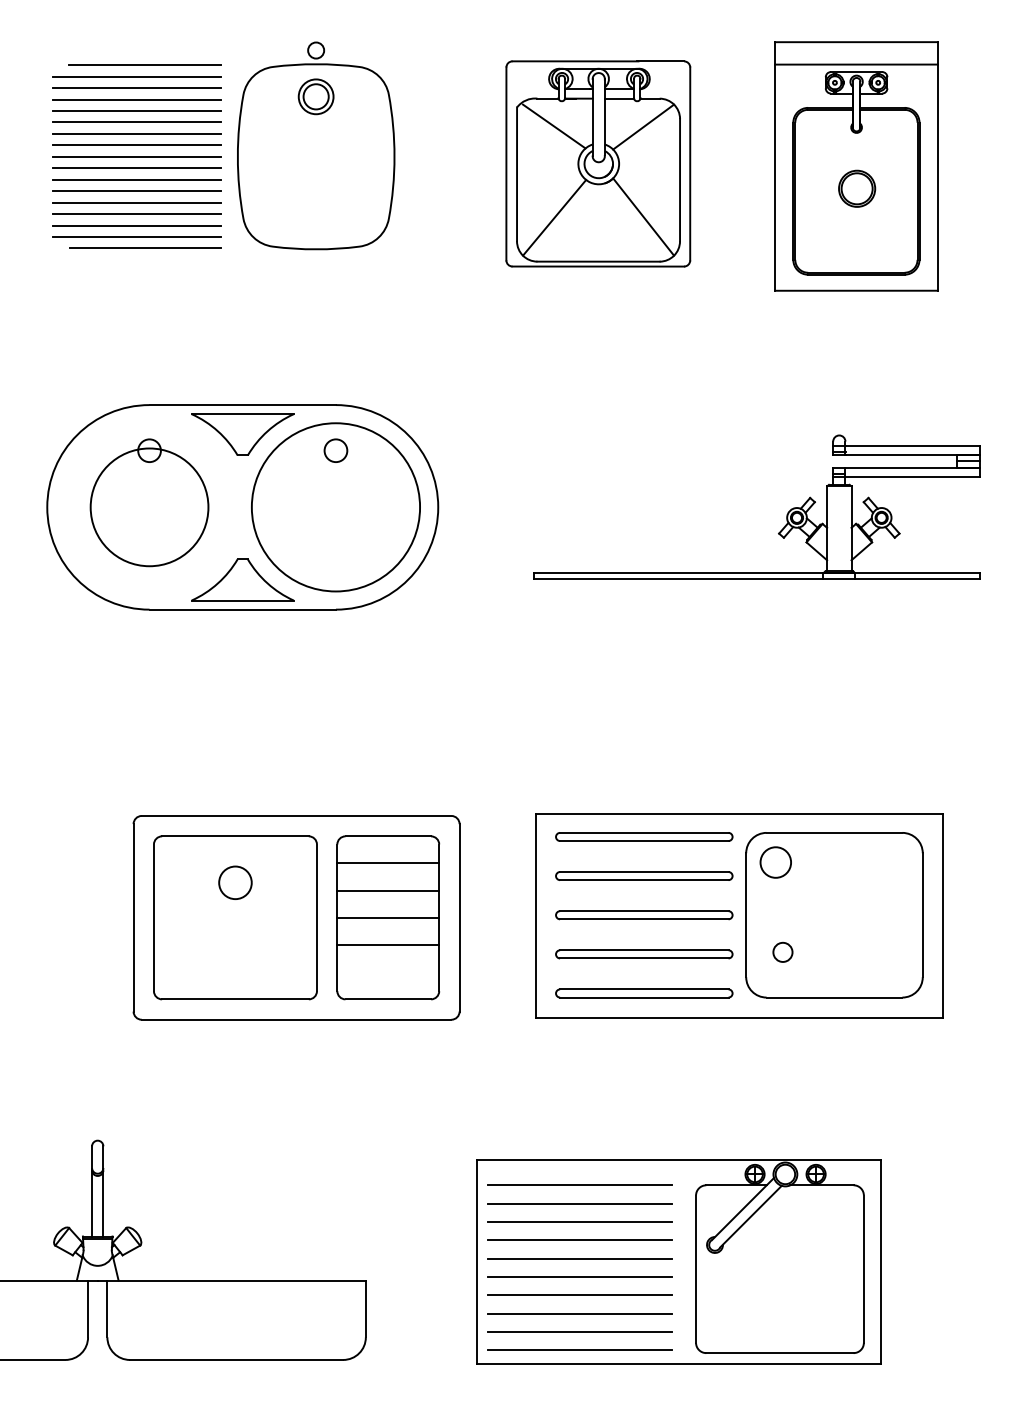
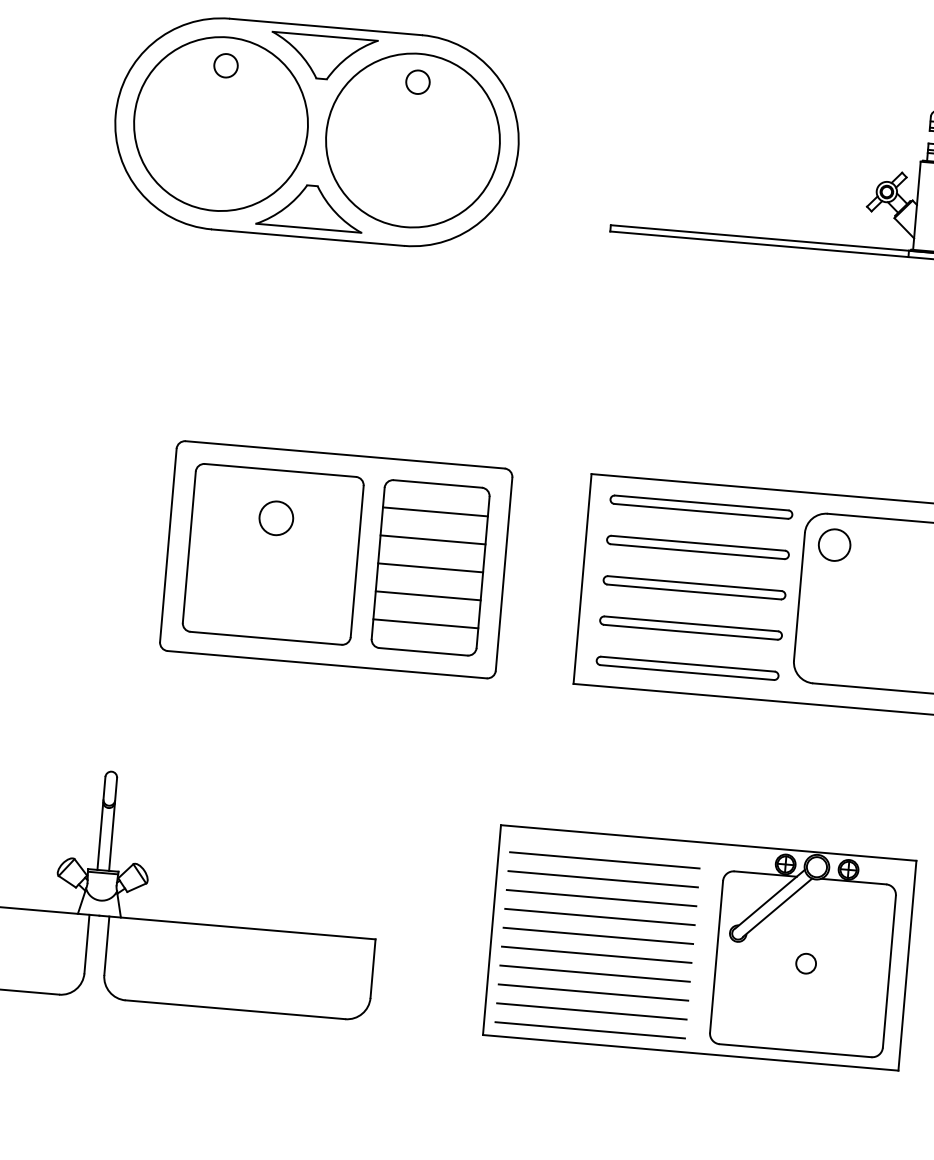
circle: (149, 507) -> (220, 124), size x1.43
circle: (782, 951) -> (805, 962), moved
line: (388, 972) -> (426, 624), added

